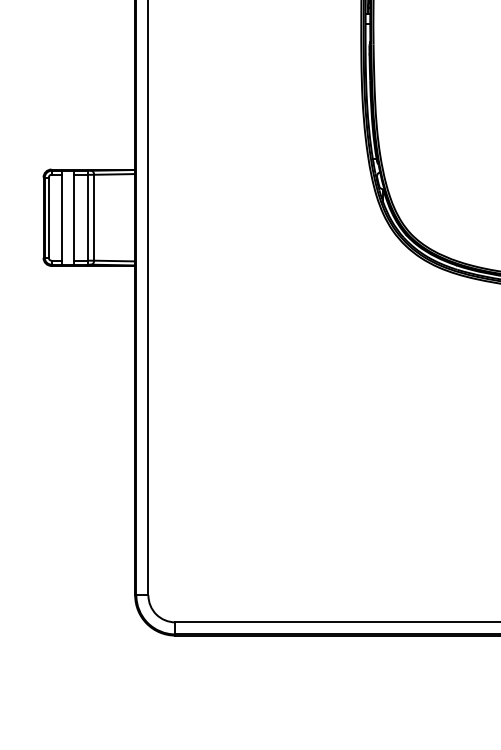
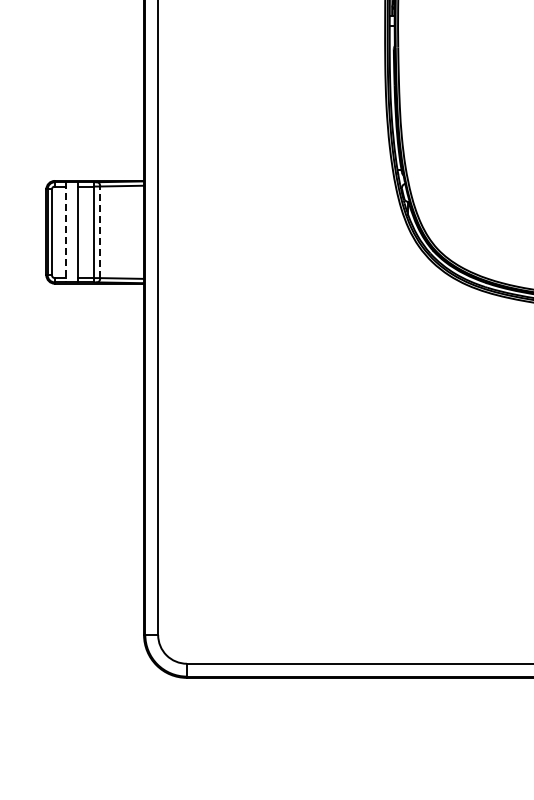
line: (61, 217) -> (65, 232), solid -> dashed
line: (94, 217) -> (100, 232), solid -> dashed

